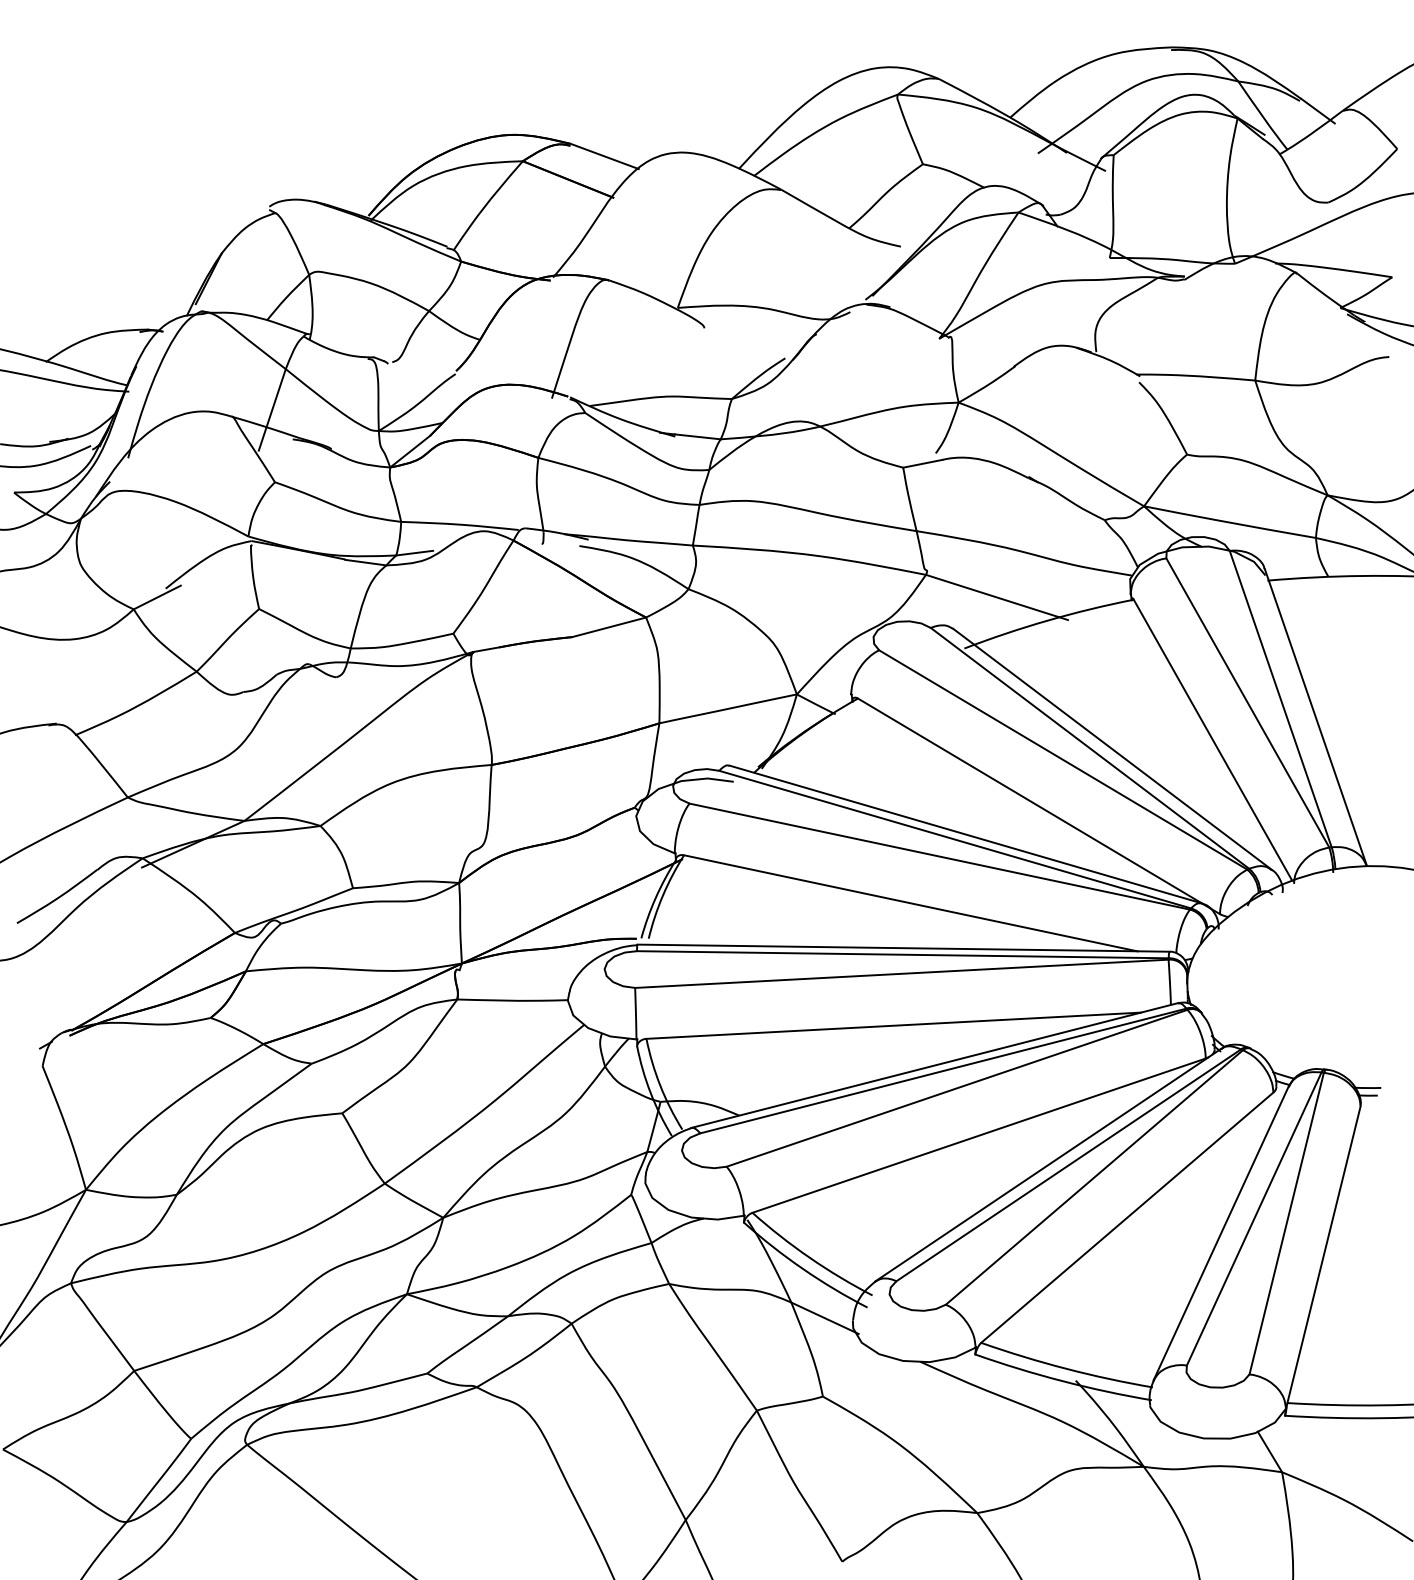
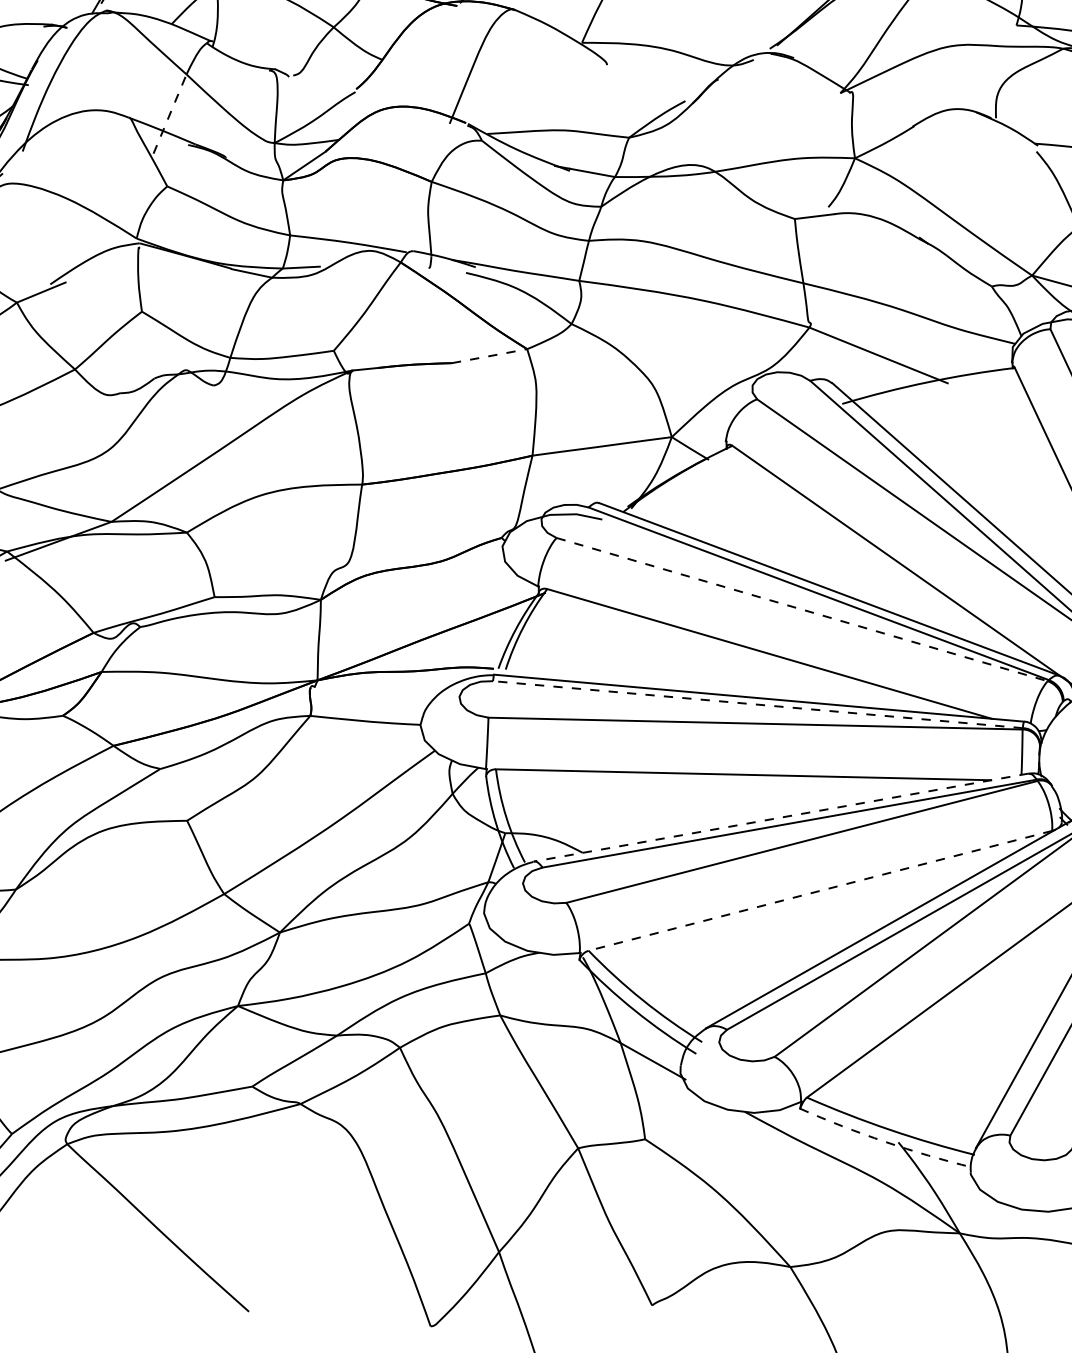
line: (272, 409) -> (170, 113), solid -> dashed
line: (609, 627) -> (489, 356), solid -> dashed
line: (939, 856) -> (801, 609), solid -> dashed
line: (902, 954) -> (757, 704), solid -> dashed
line: (933, 1065) -> (780, 817), solid -> dashed
line: (978, 1135) -> (819, 890), solid -> dashed
arc: (1062, 1381) -> (885, 1142), solid -> dashed

